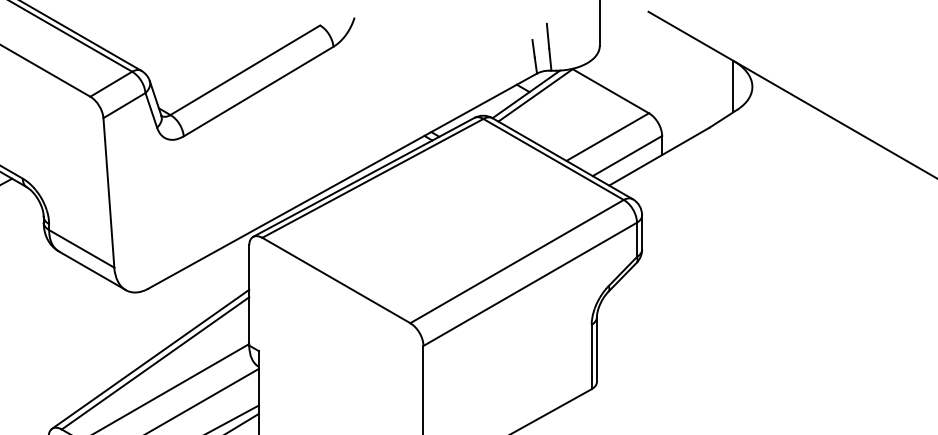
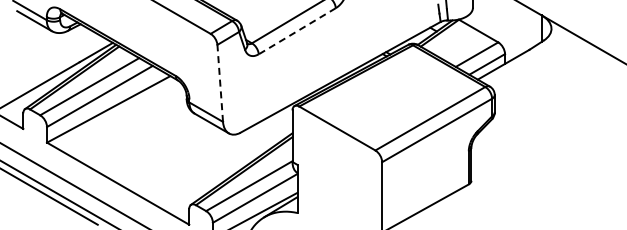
line: (258, 92) -> (297, 31), solid -> dashed
line: (109, 193) -> (220, 83), solid -> dashed

